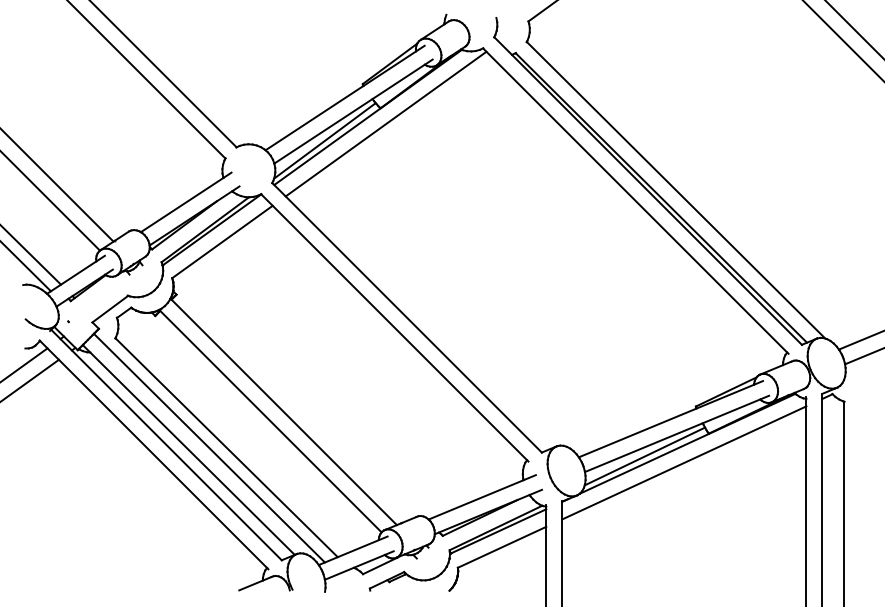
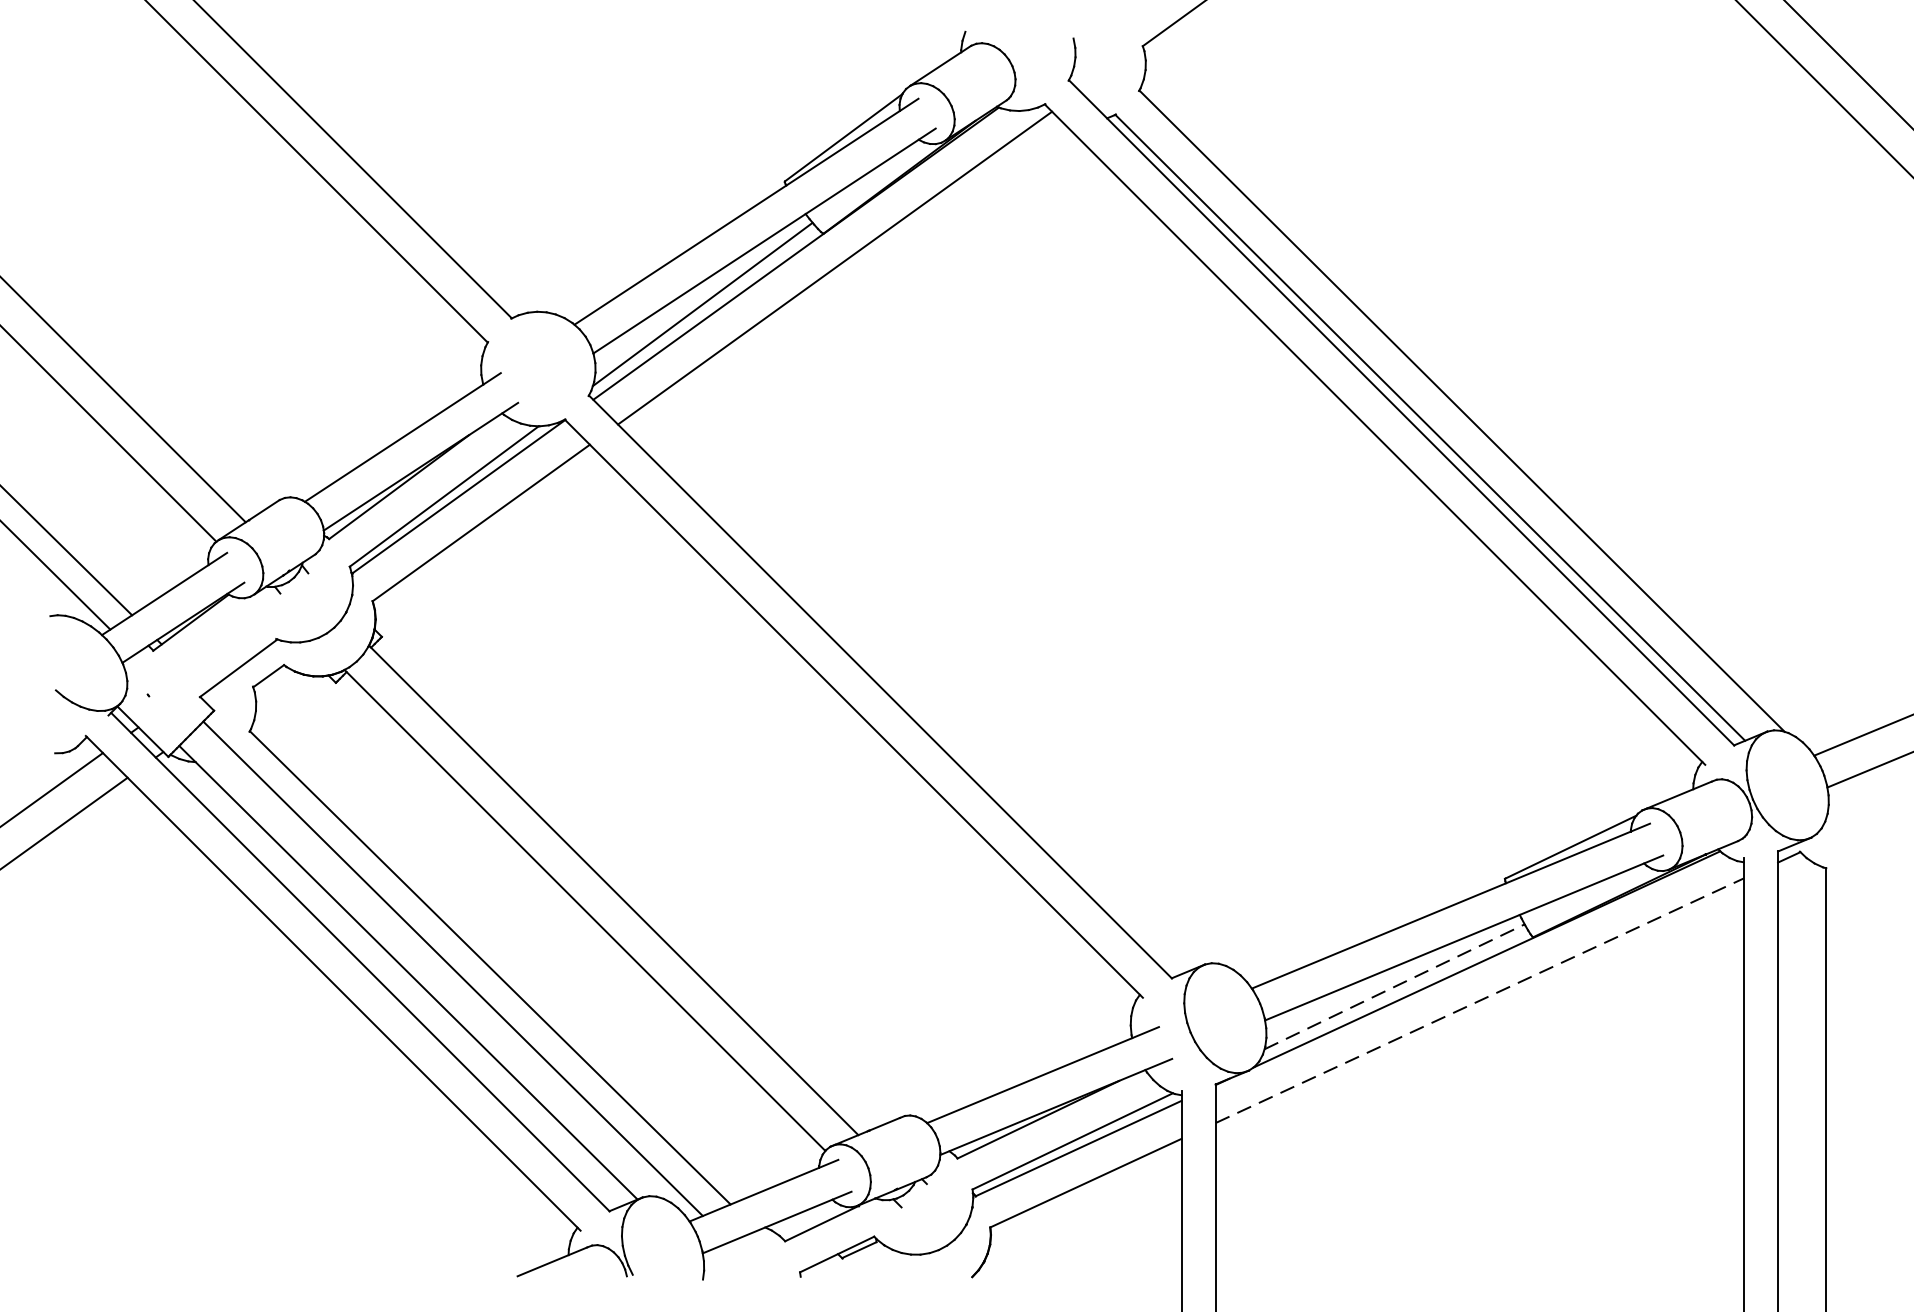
line: (644, 456) -> (1393, 986), solid -> dashed
line: (684, 462) -> (1480, 999), solid -> dashed

